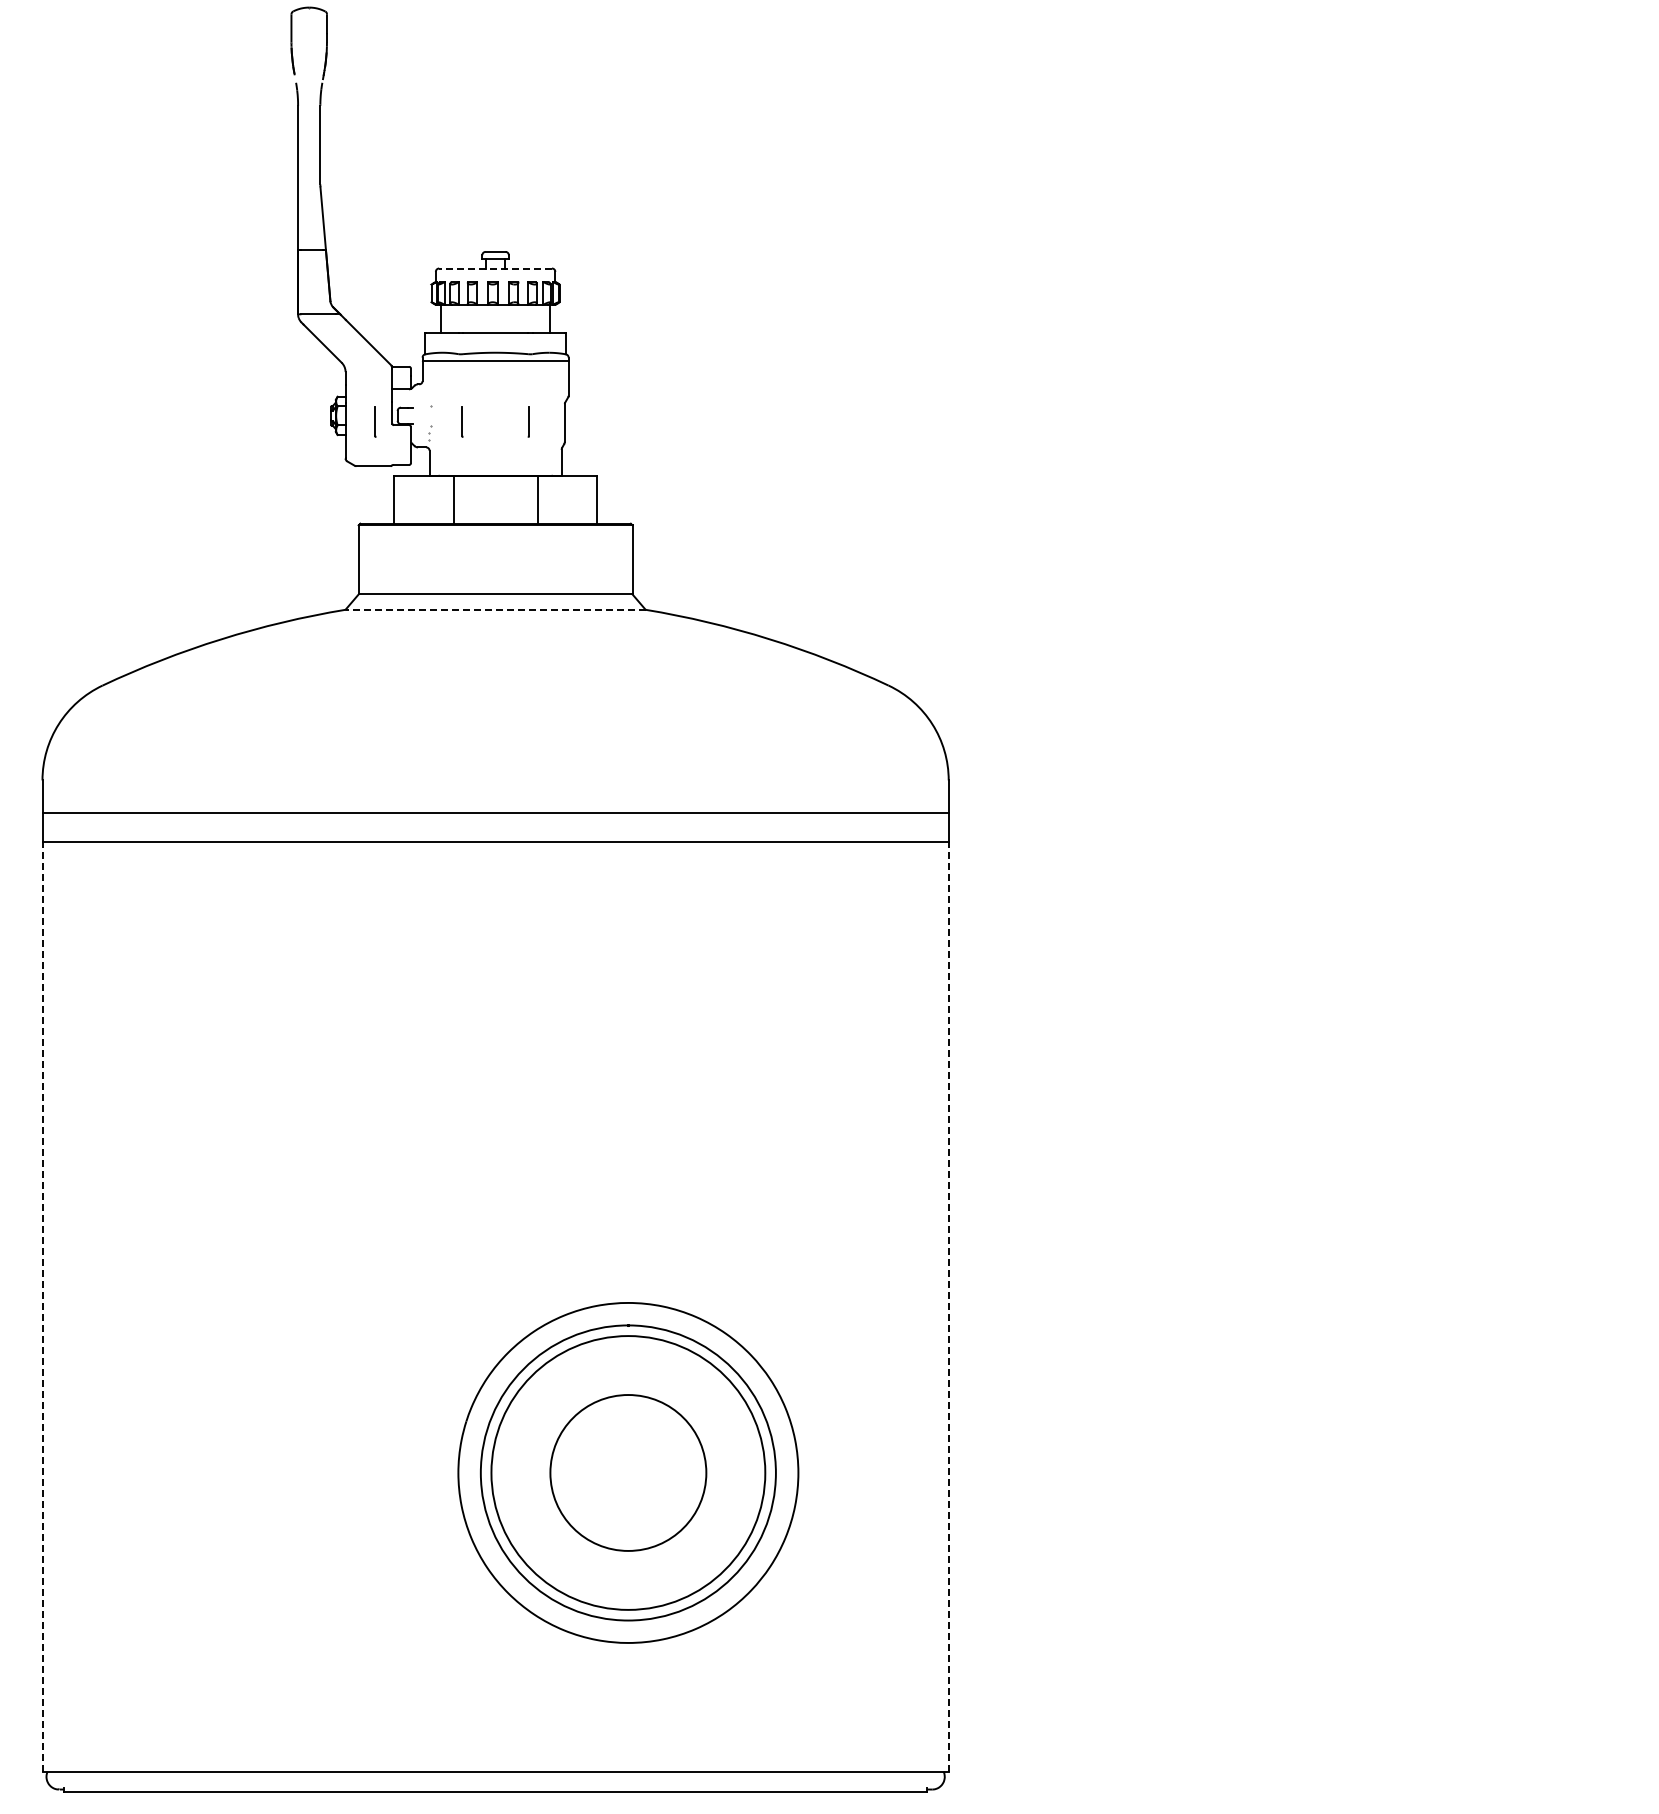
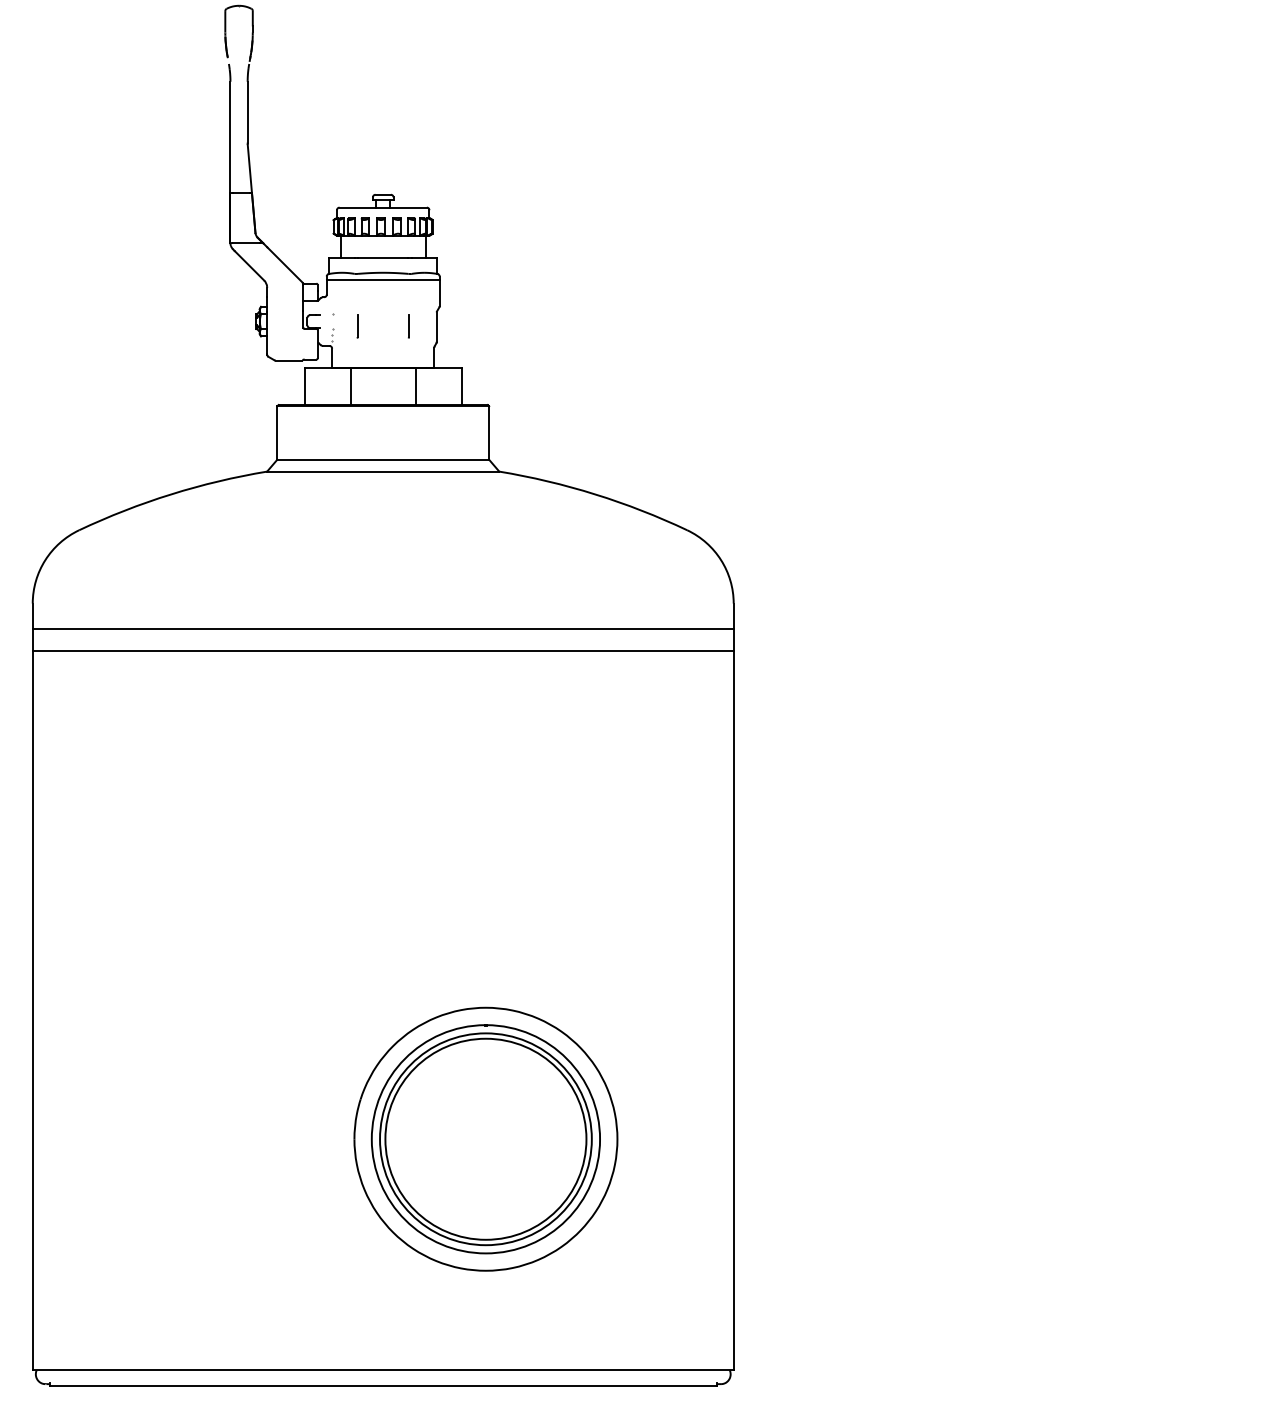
line: (495, 268) -> (383, 207), dashed -> solid
line: (375, 421) -> (290, 325), removed
line: (495, 609) -> (383, 471), dashed -> solid
line: (42, 1307) -> (32, 1011), dashed -> solid
line: (948, 1307) -> (733, 1011), dashed -> solid
circle: (628, 1472) -> (486, 1138), size x1.67

